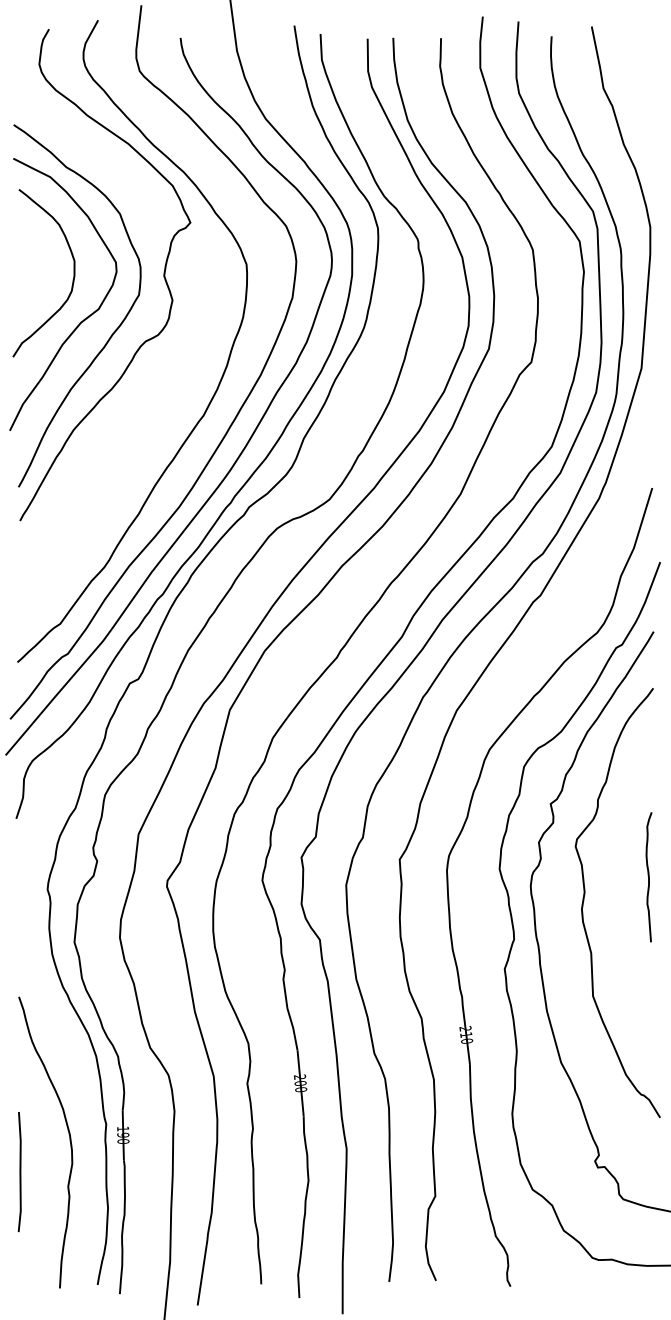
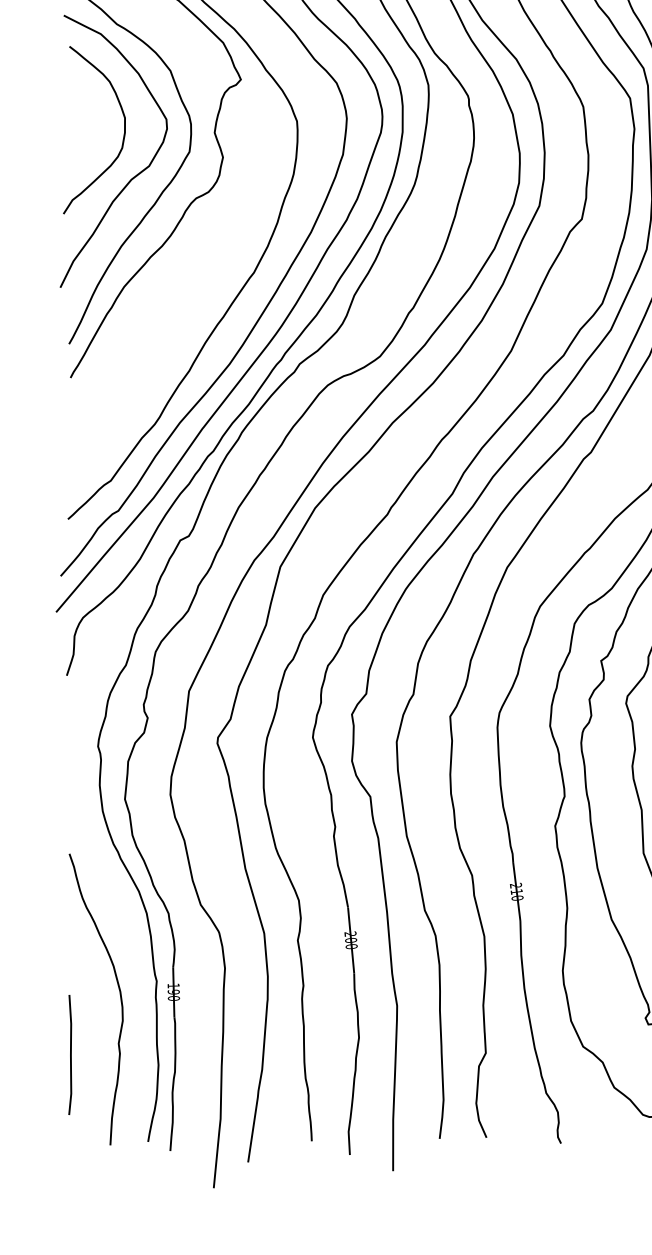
line: (19, 1172) -> (69, 1055), moved

